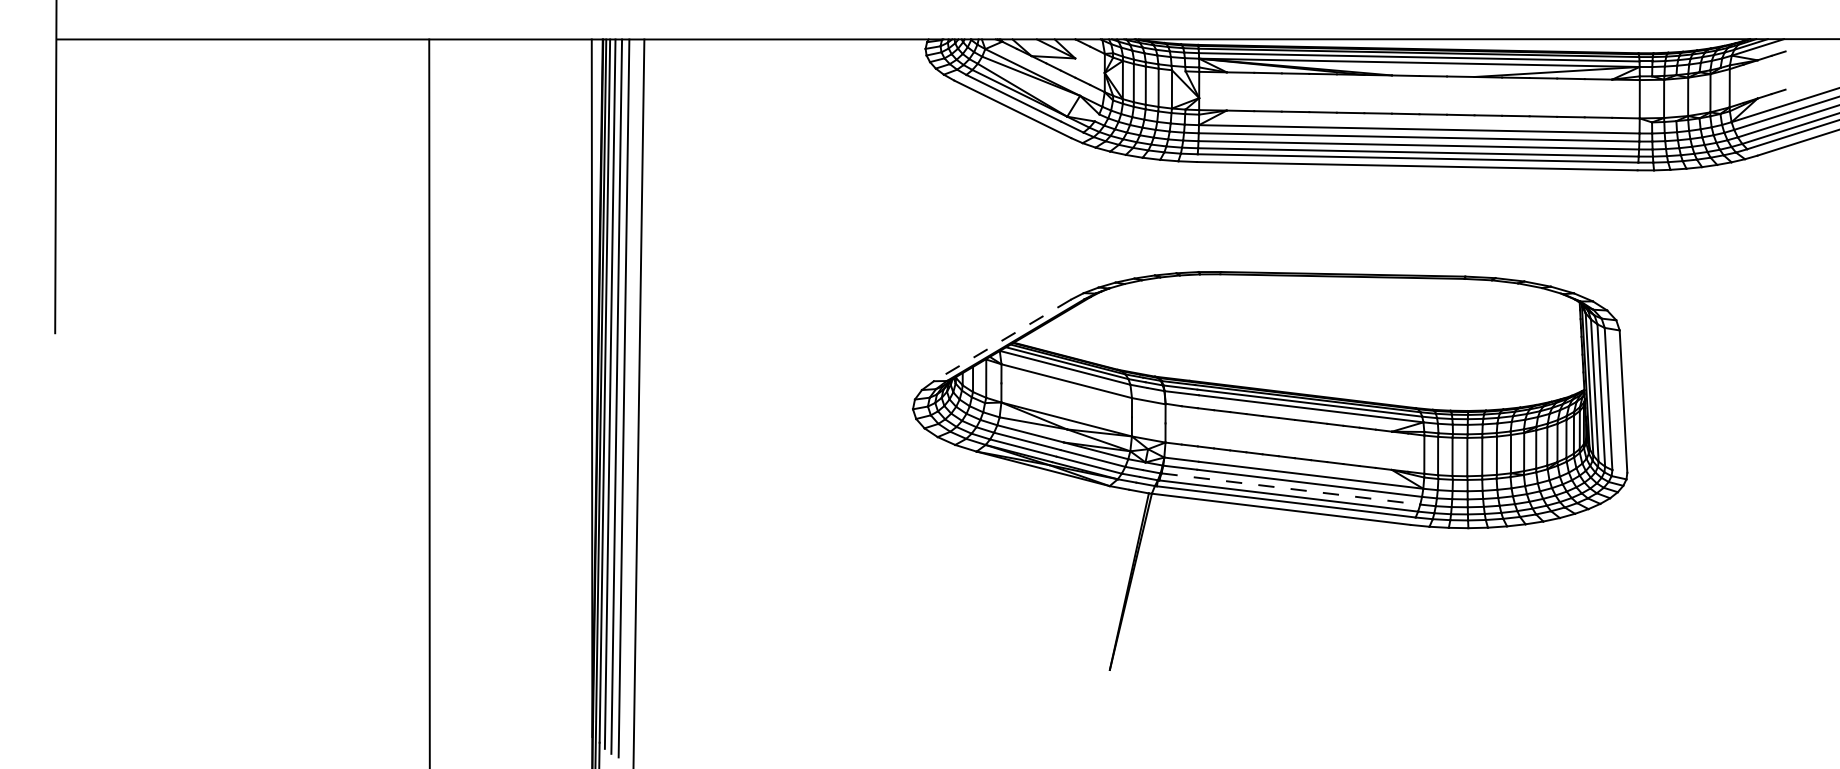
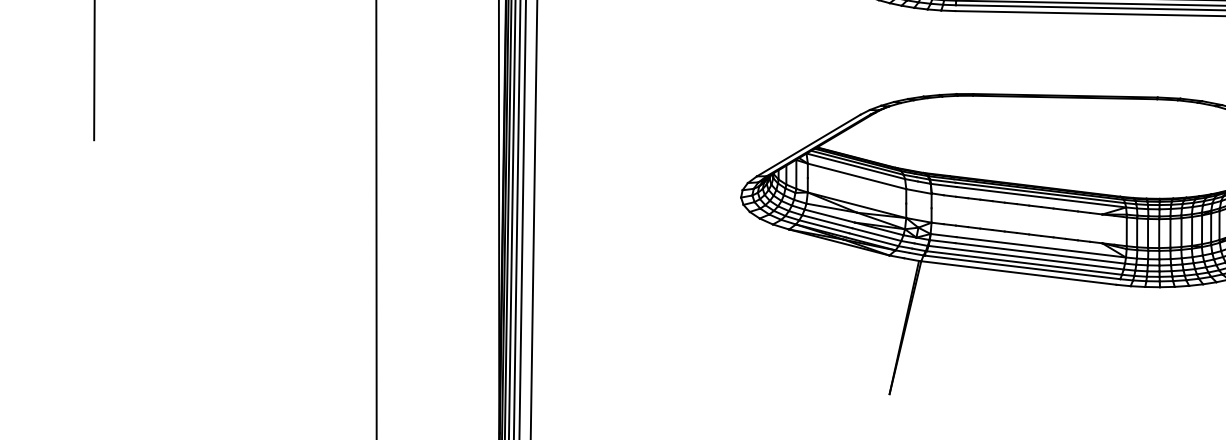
line: (1002, 340) -> (808, 145), dashed -> solid
line: (1291, 489) -> (1026, 258), dashed -> solid

